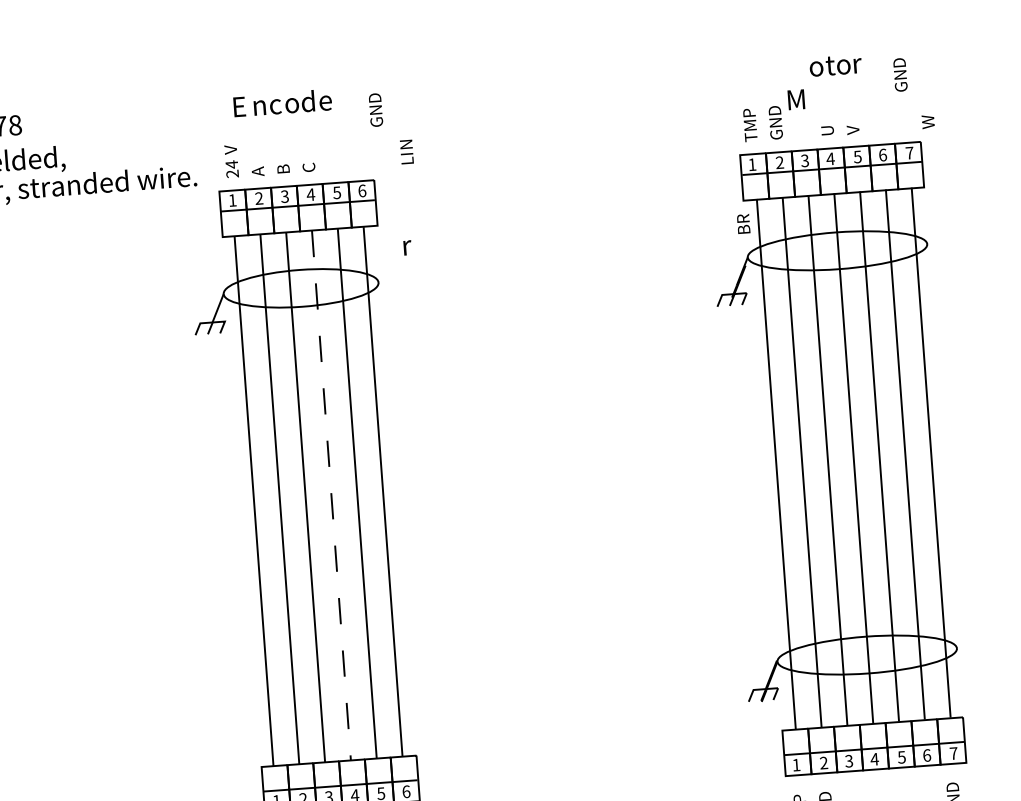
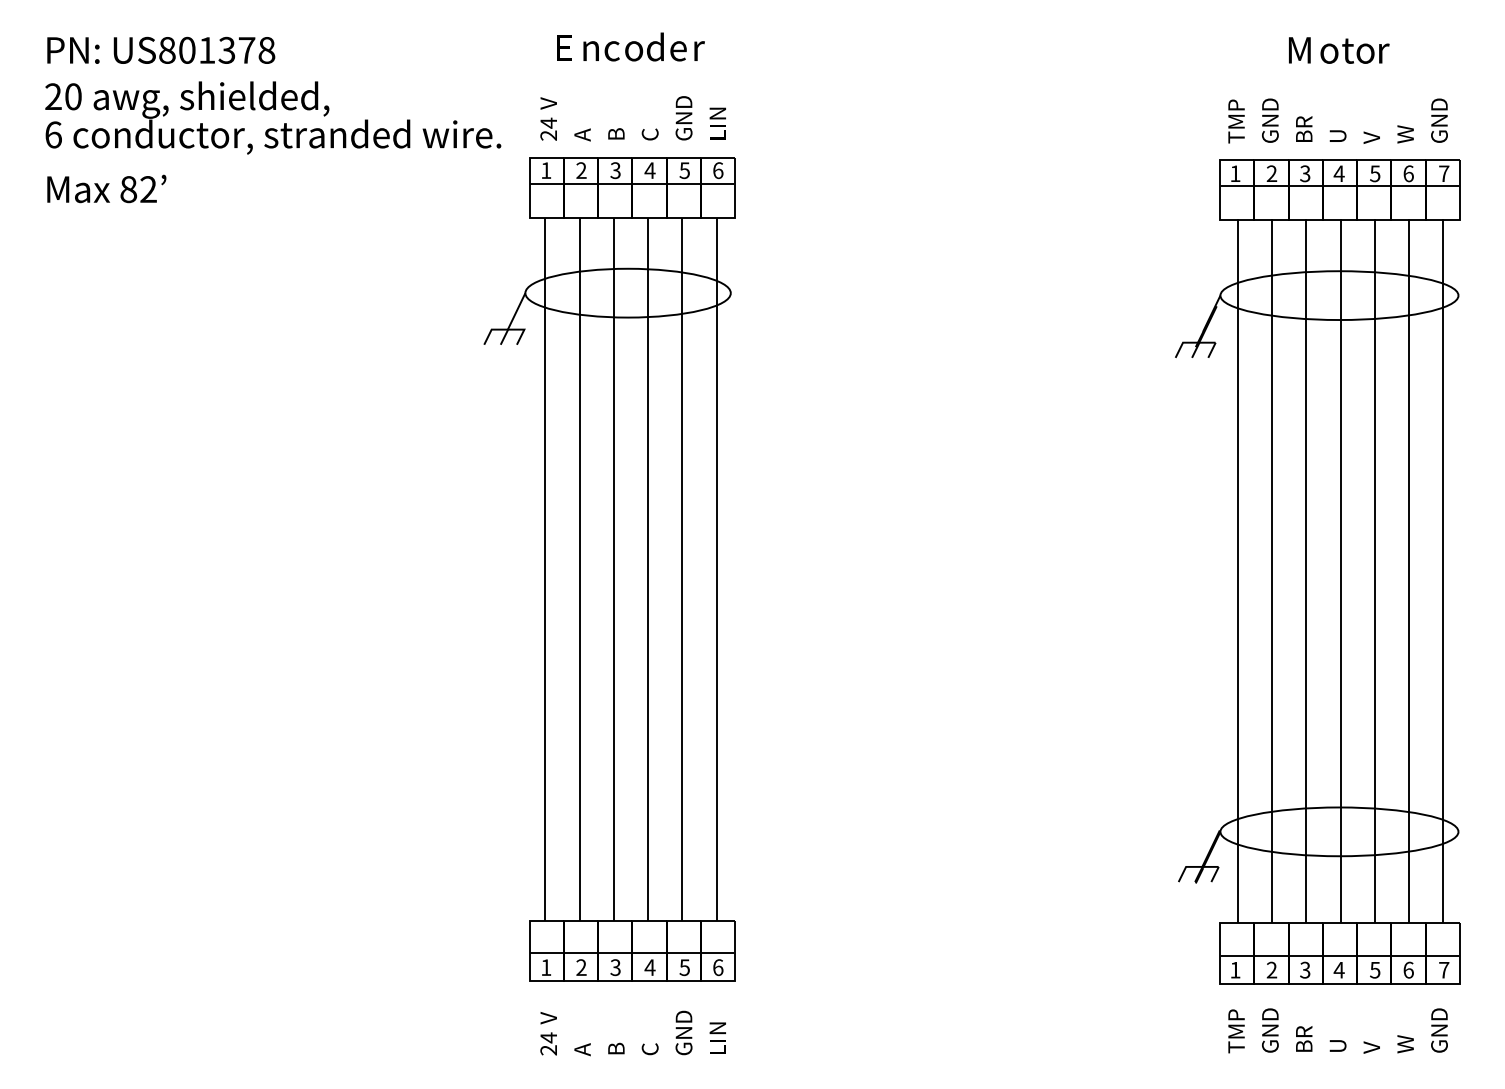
text: (900, 74) -> (1439, 120), moved
text: (796, 99) -> (1299, 50), moved
text: (375, 110) -> (683, 118), moved
text: (928, 122) -> (1405, 134), moved
text: (406, 152) -> (717, 123), moved
text: (743, 223) -> (1304, 128), moved
text: (407, 247) -> (699, 50), moved
line: (331, 496) -> (648, 570), dashed -> solid

